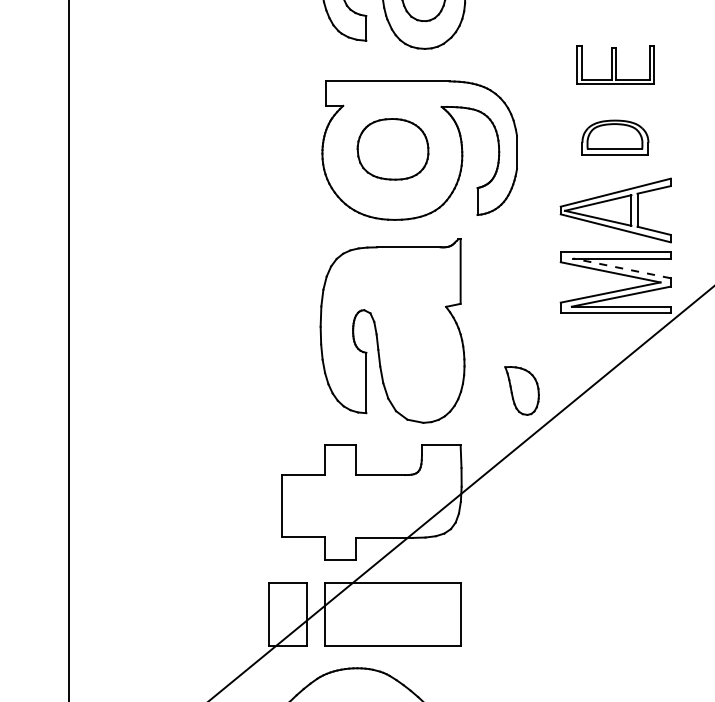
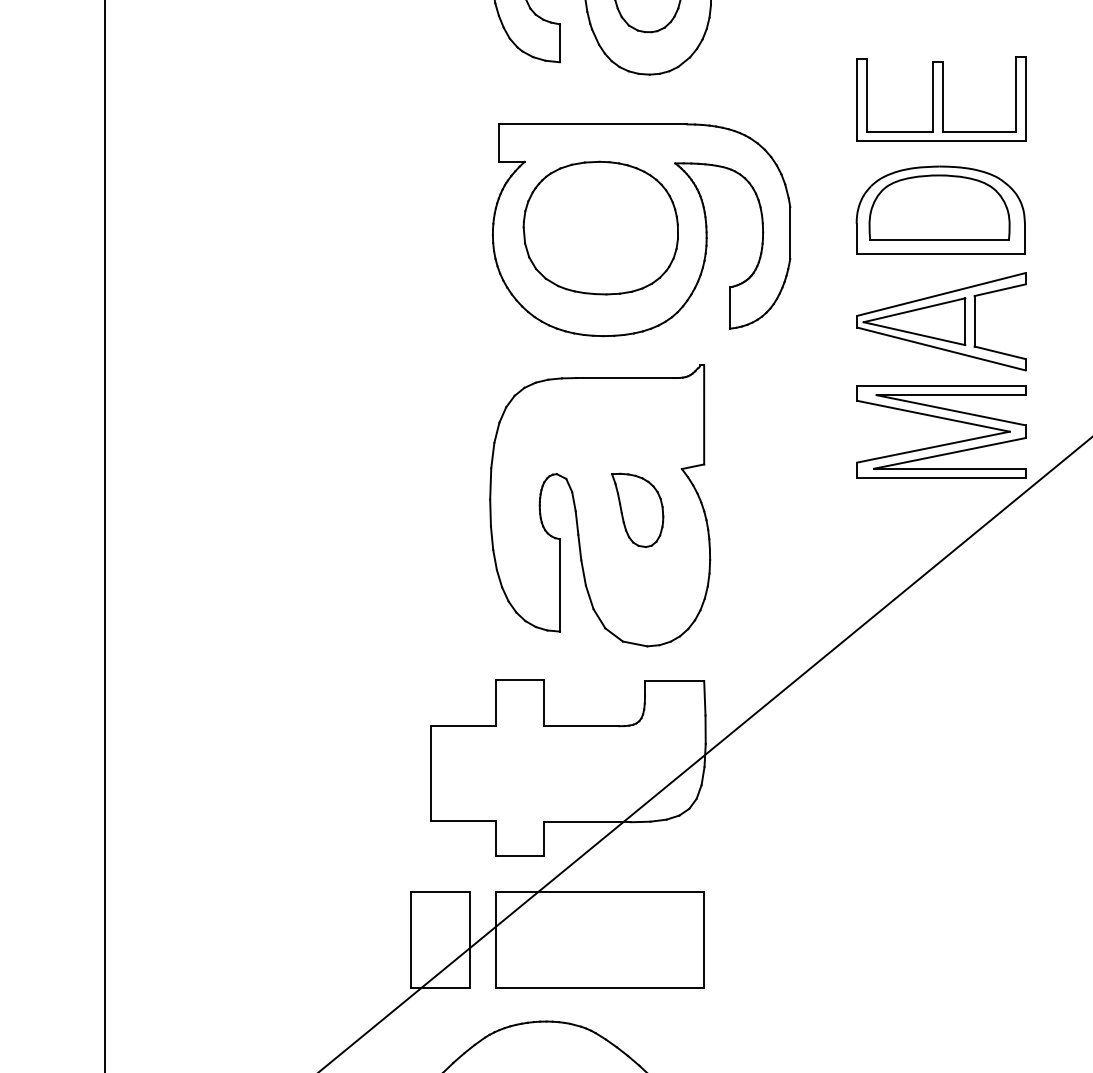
part: (615, 64) -> (940, 98), size x1.43
part: (615, 137) -> (940, 210), size x1.67
part: (392, 149) -> (600, 228), size x1.43
line: (622, 268) -> (951, 410), dashed -> solid
part: (521, 390) -> (636, 509), moved

